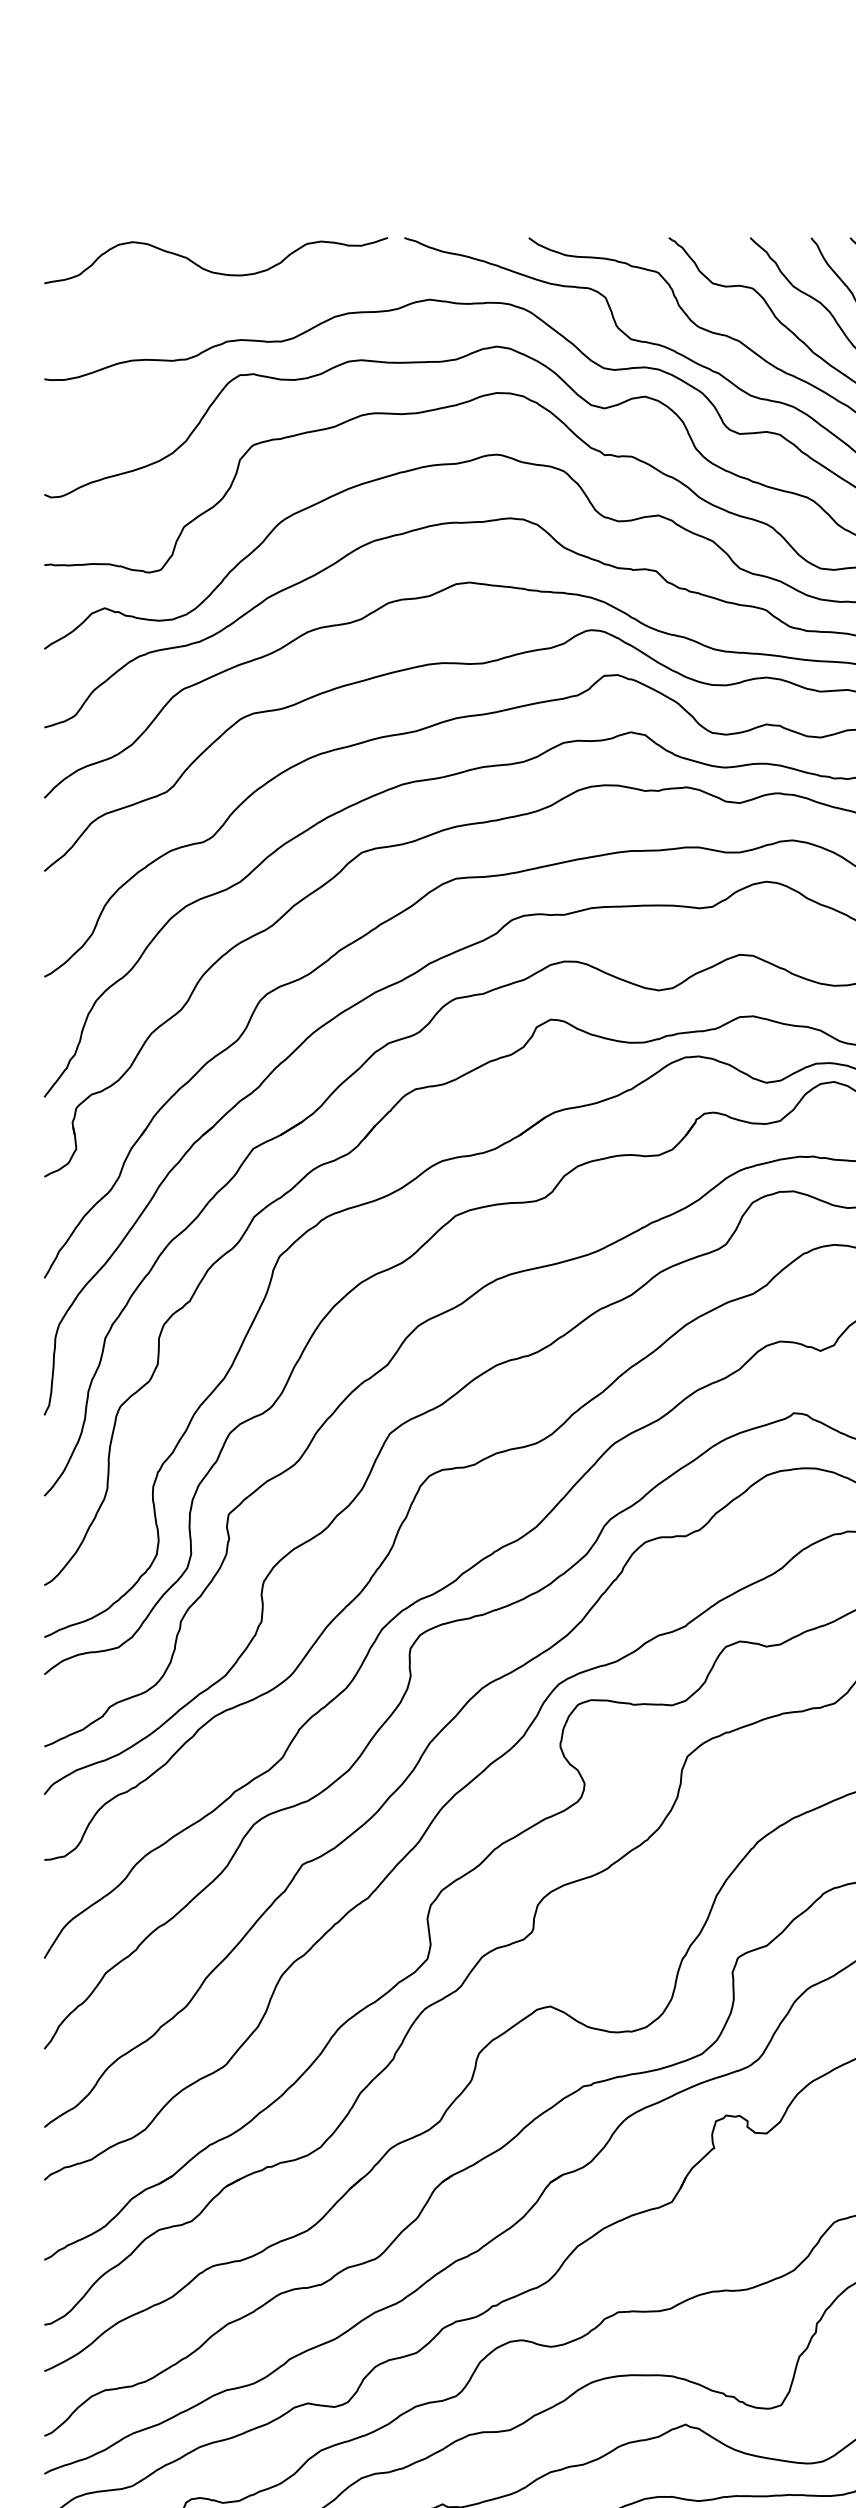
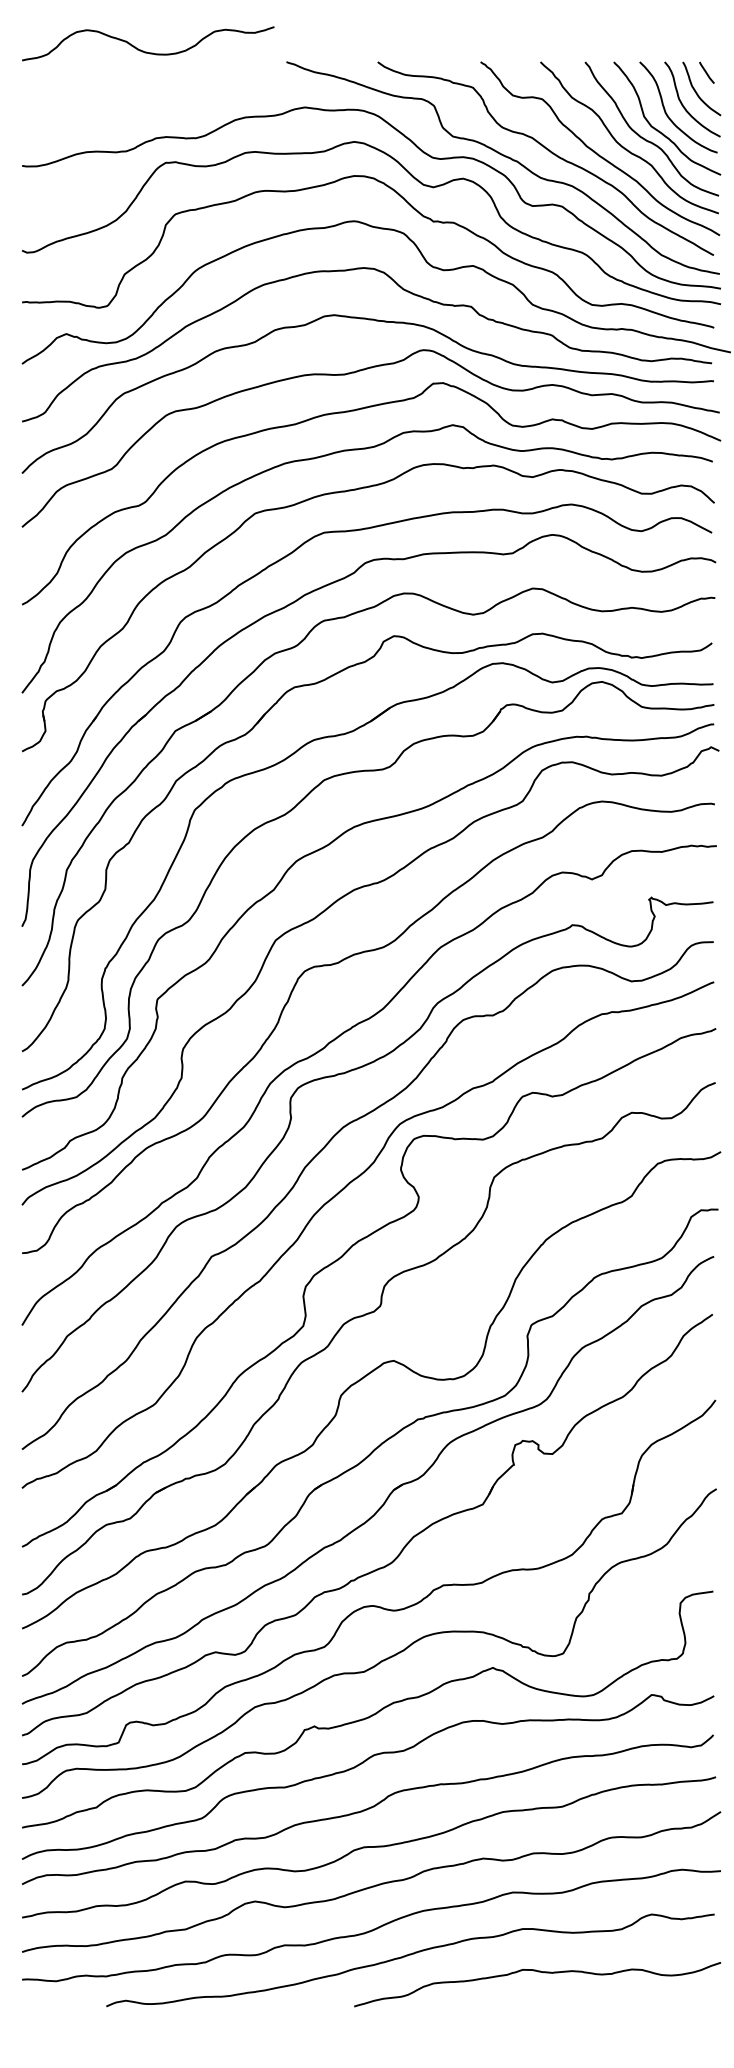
curve: (215, 271) -> (147, 51), moved

